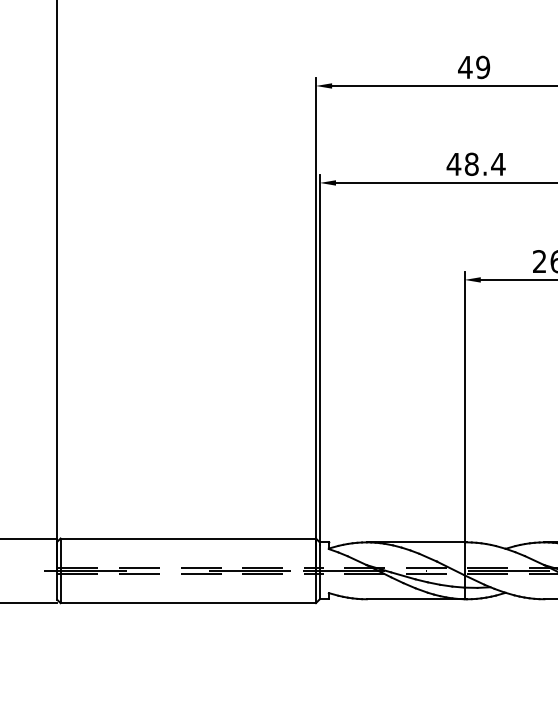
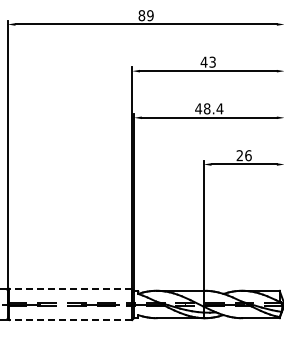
text: (482, 65) -> (212, 61), 49 -> 43
line: (187, 537) -> (70, 288), solid -> dashed
line: (187, 604) -> (70, 320), solid -> dashed

